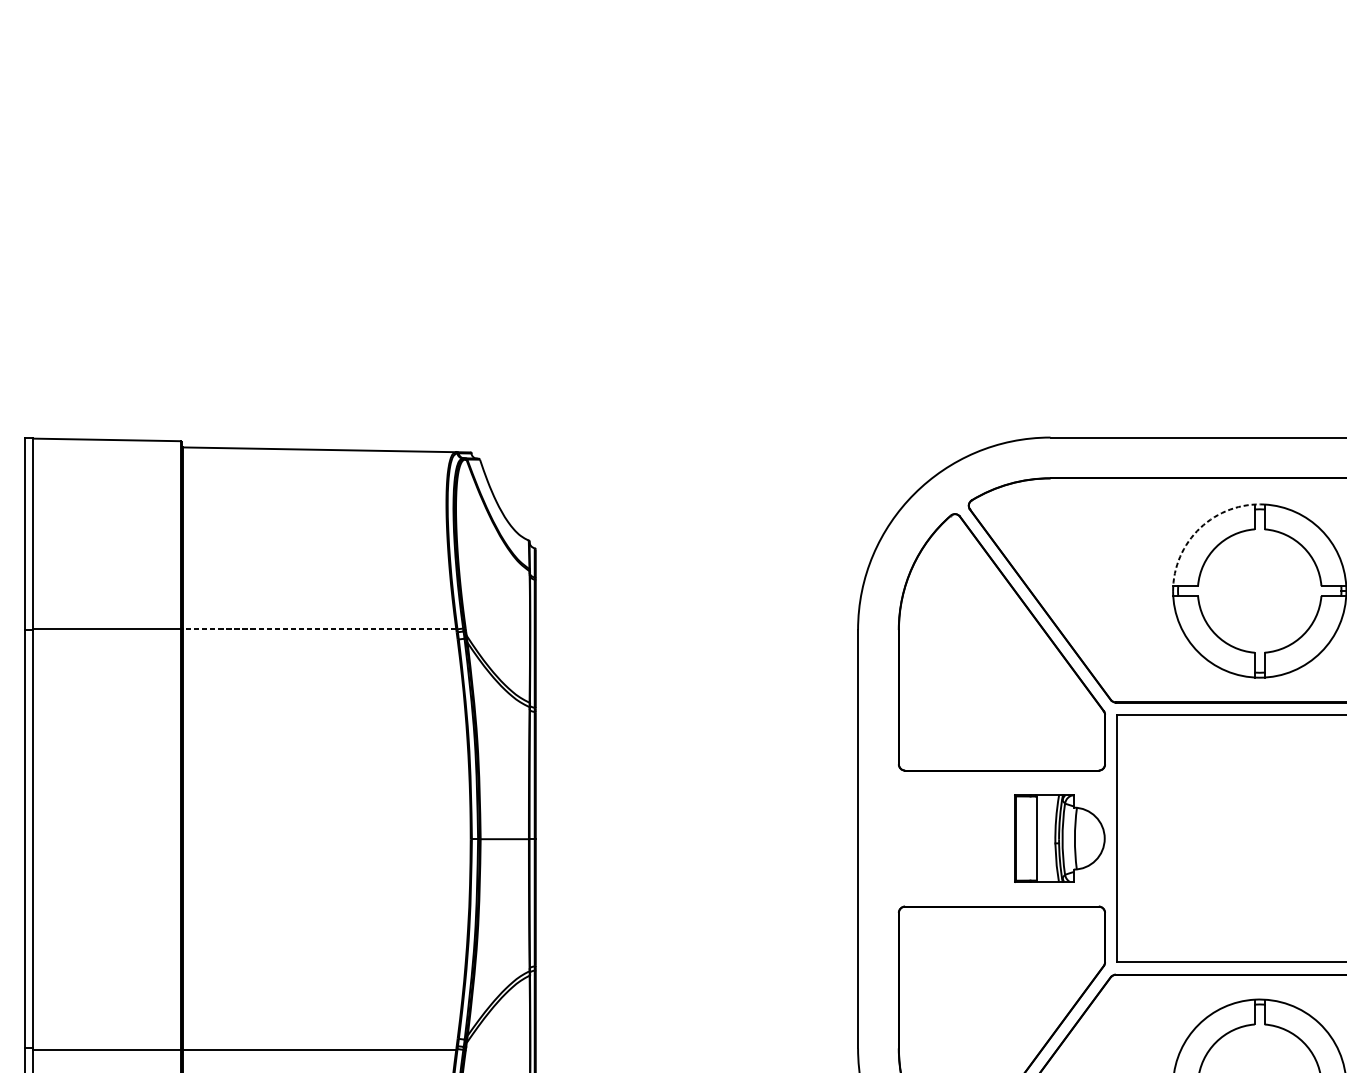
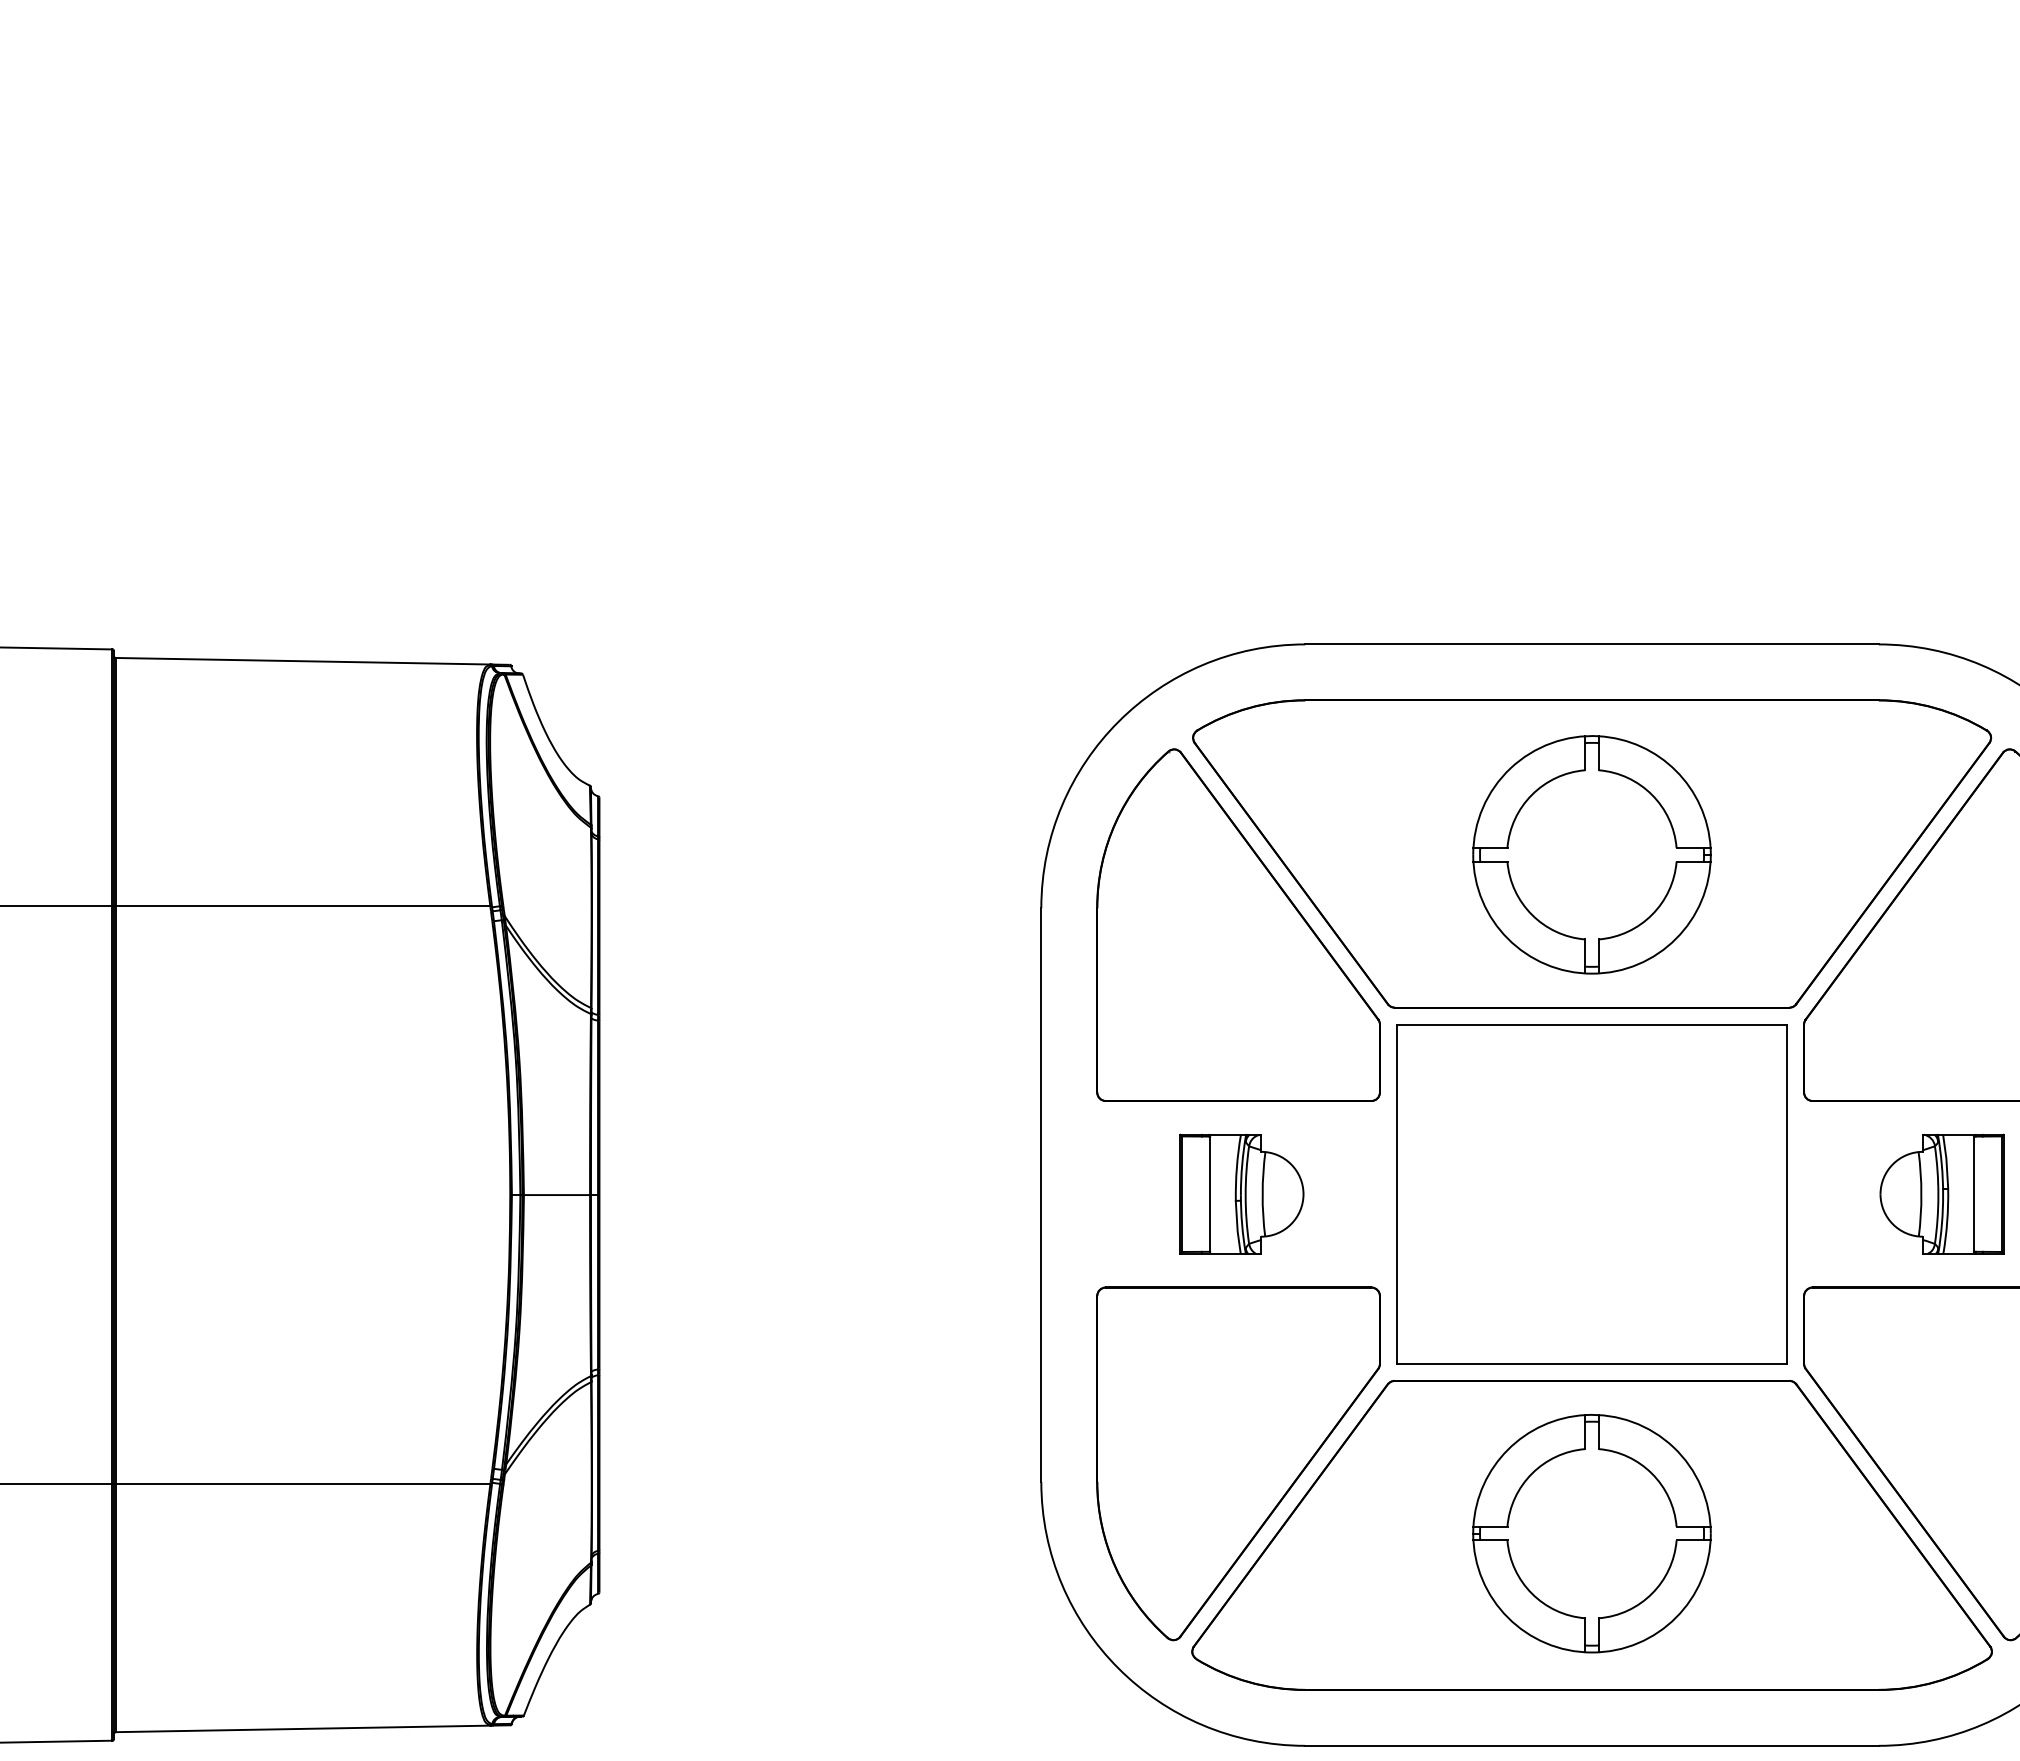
arc: (1200, 528) -> (1510, 768), dashed -> solid
line: (319, 628) -> (302, 906), dashed -> solid
part: (1059, 838) -> (1241, 1193), moved

